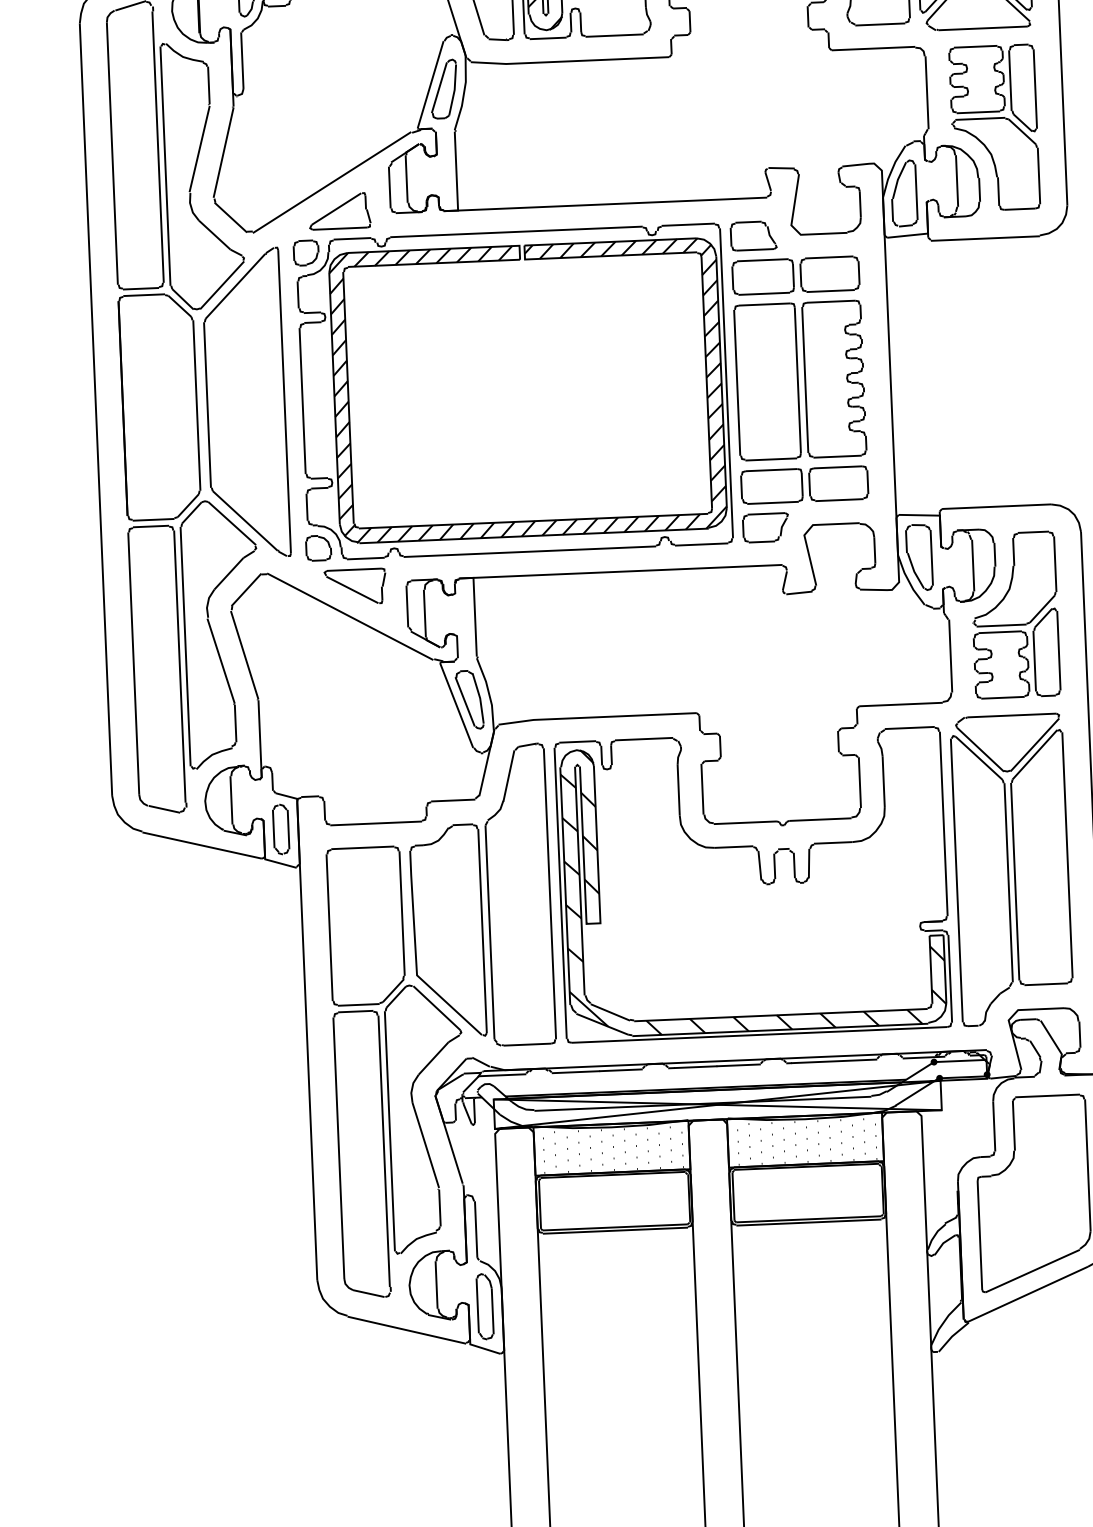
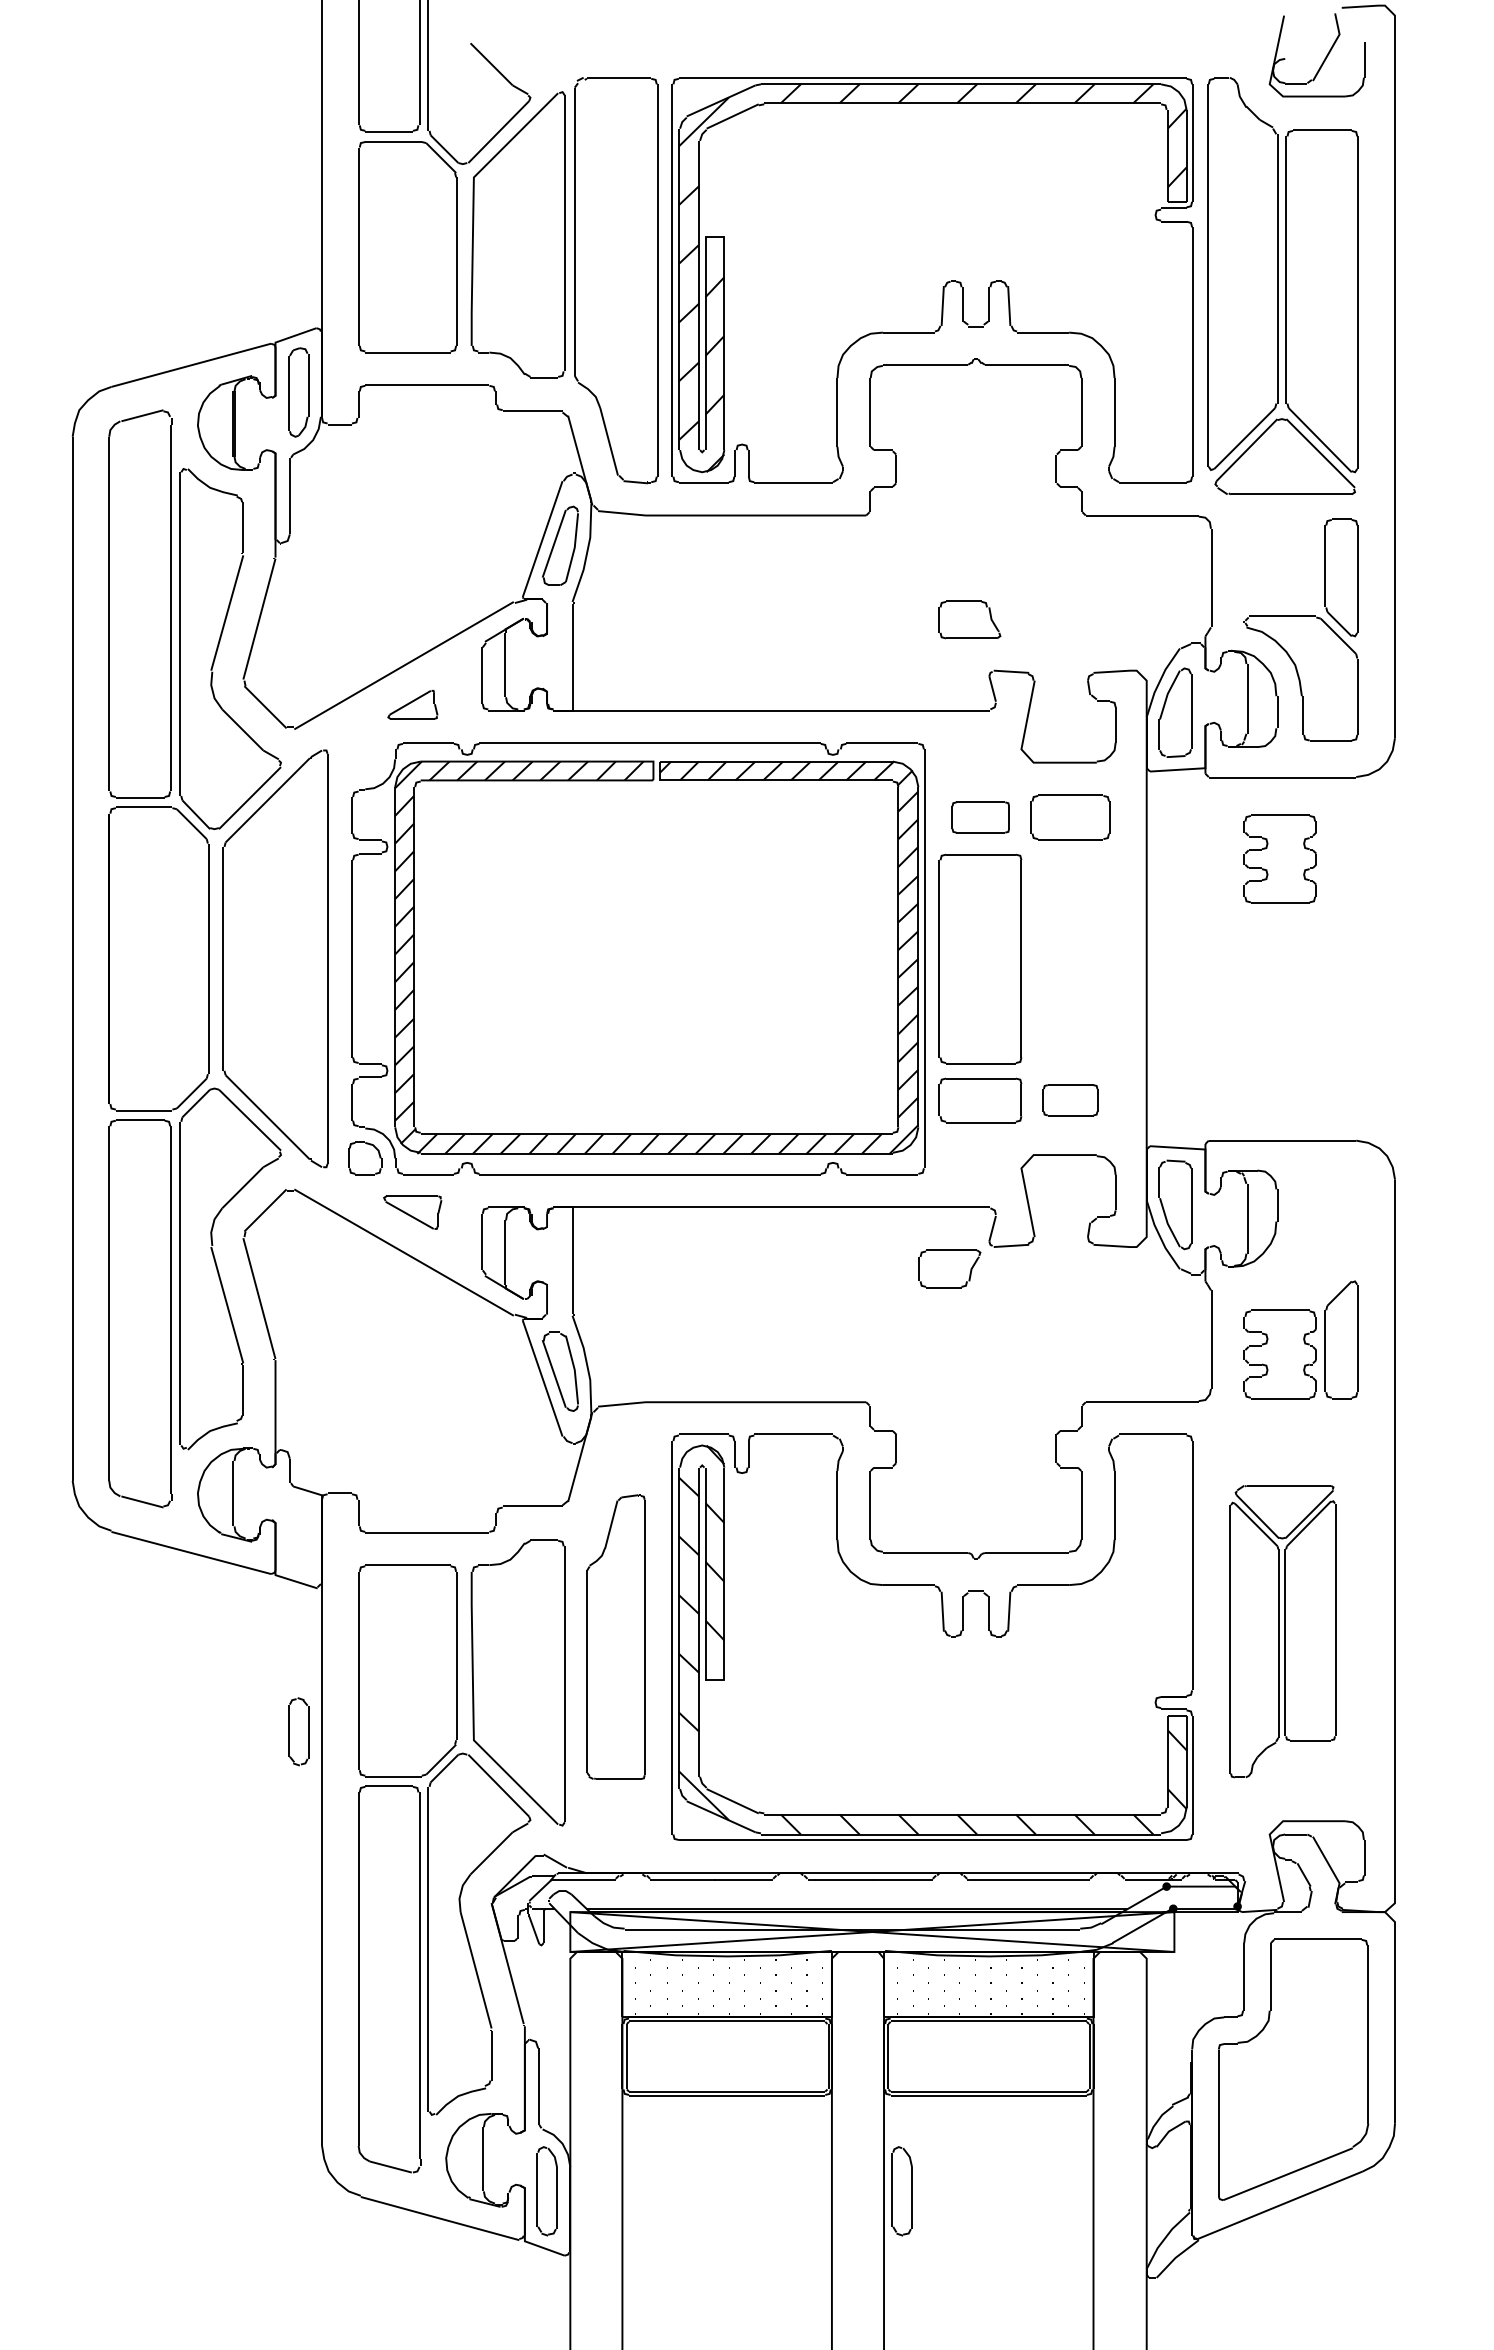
part: (976, 79) -> (1279, 858), moved
part: (339, 211) -> (412, 704), size x0.6
part: (753, 235) -> (969, 619), moved
part: (306, 253) -> (365, 759), removed
part: (763, 277) -> (980, 817), size x0.7
part: (834, 378) -> (1070, 958), removed
part: (838, 483) -> (1070, 1100), size x0.7
part: (765, 527) -> (949, 1268), moved
part: (1012, 578) -> (1300, 1238), removed
part: (355, 586) -> (412, 1212), size x0.7
part: (274, 829) -> (289, 1731), moved
part: (1011, 869) -> (1282, 1631), size x0.7
part: (519, 894) -> (616, 1636), size x0.7
part: (747, 1295) -> (901, 2191), added

